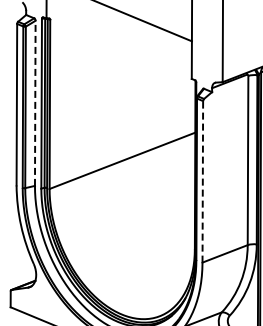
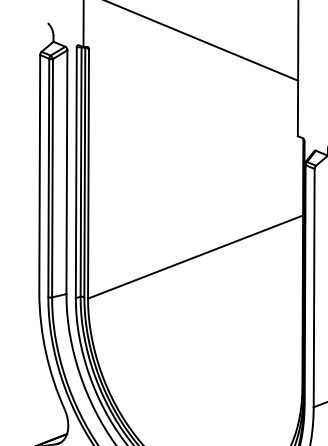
line: (35, 103) -> (67, 172), dashed -> solid
line: (202, 181) -> (313, 287), dashed -> solid

